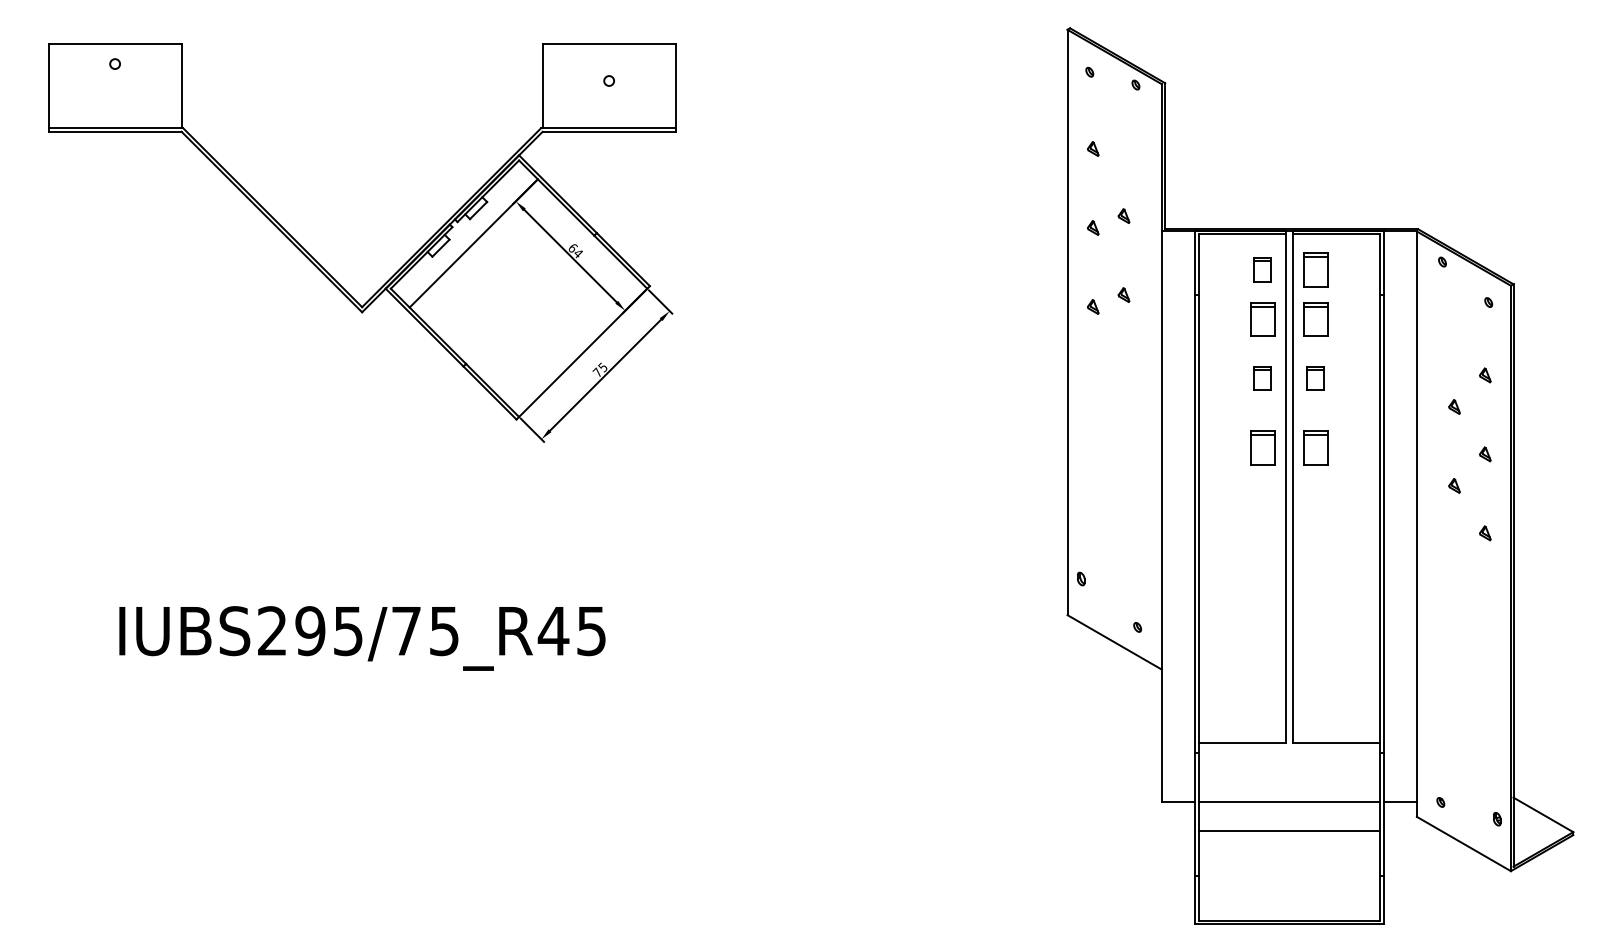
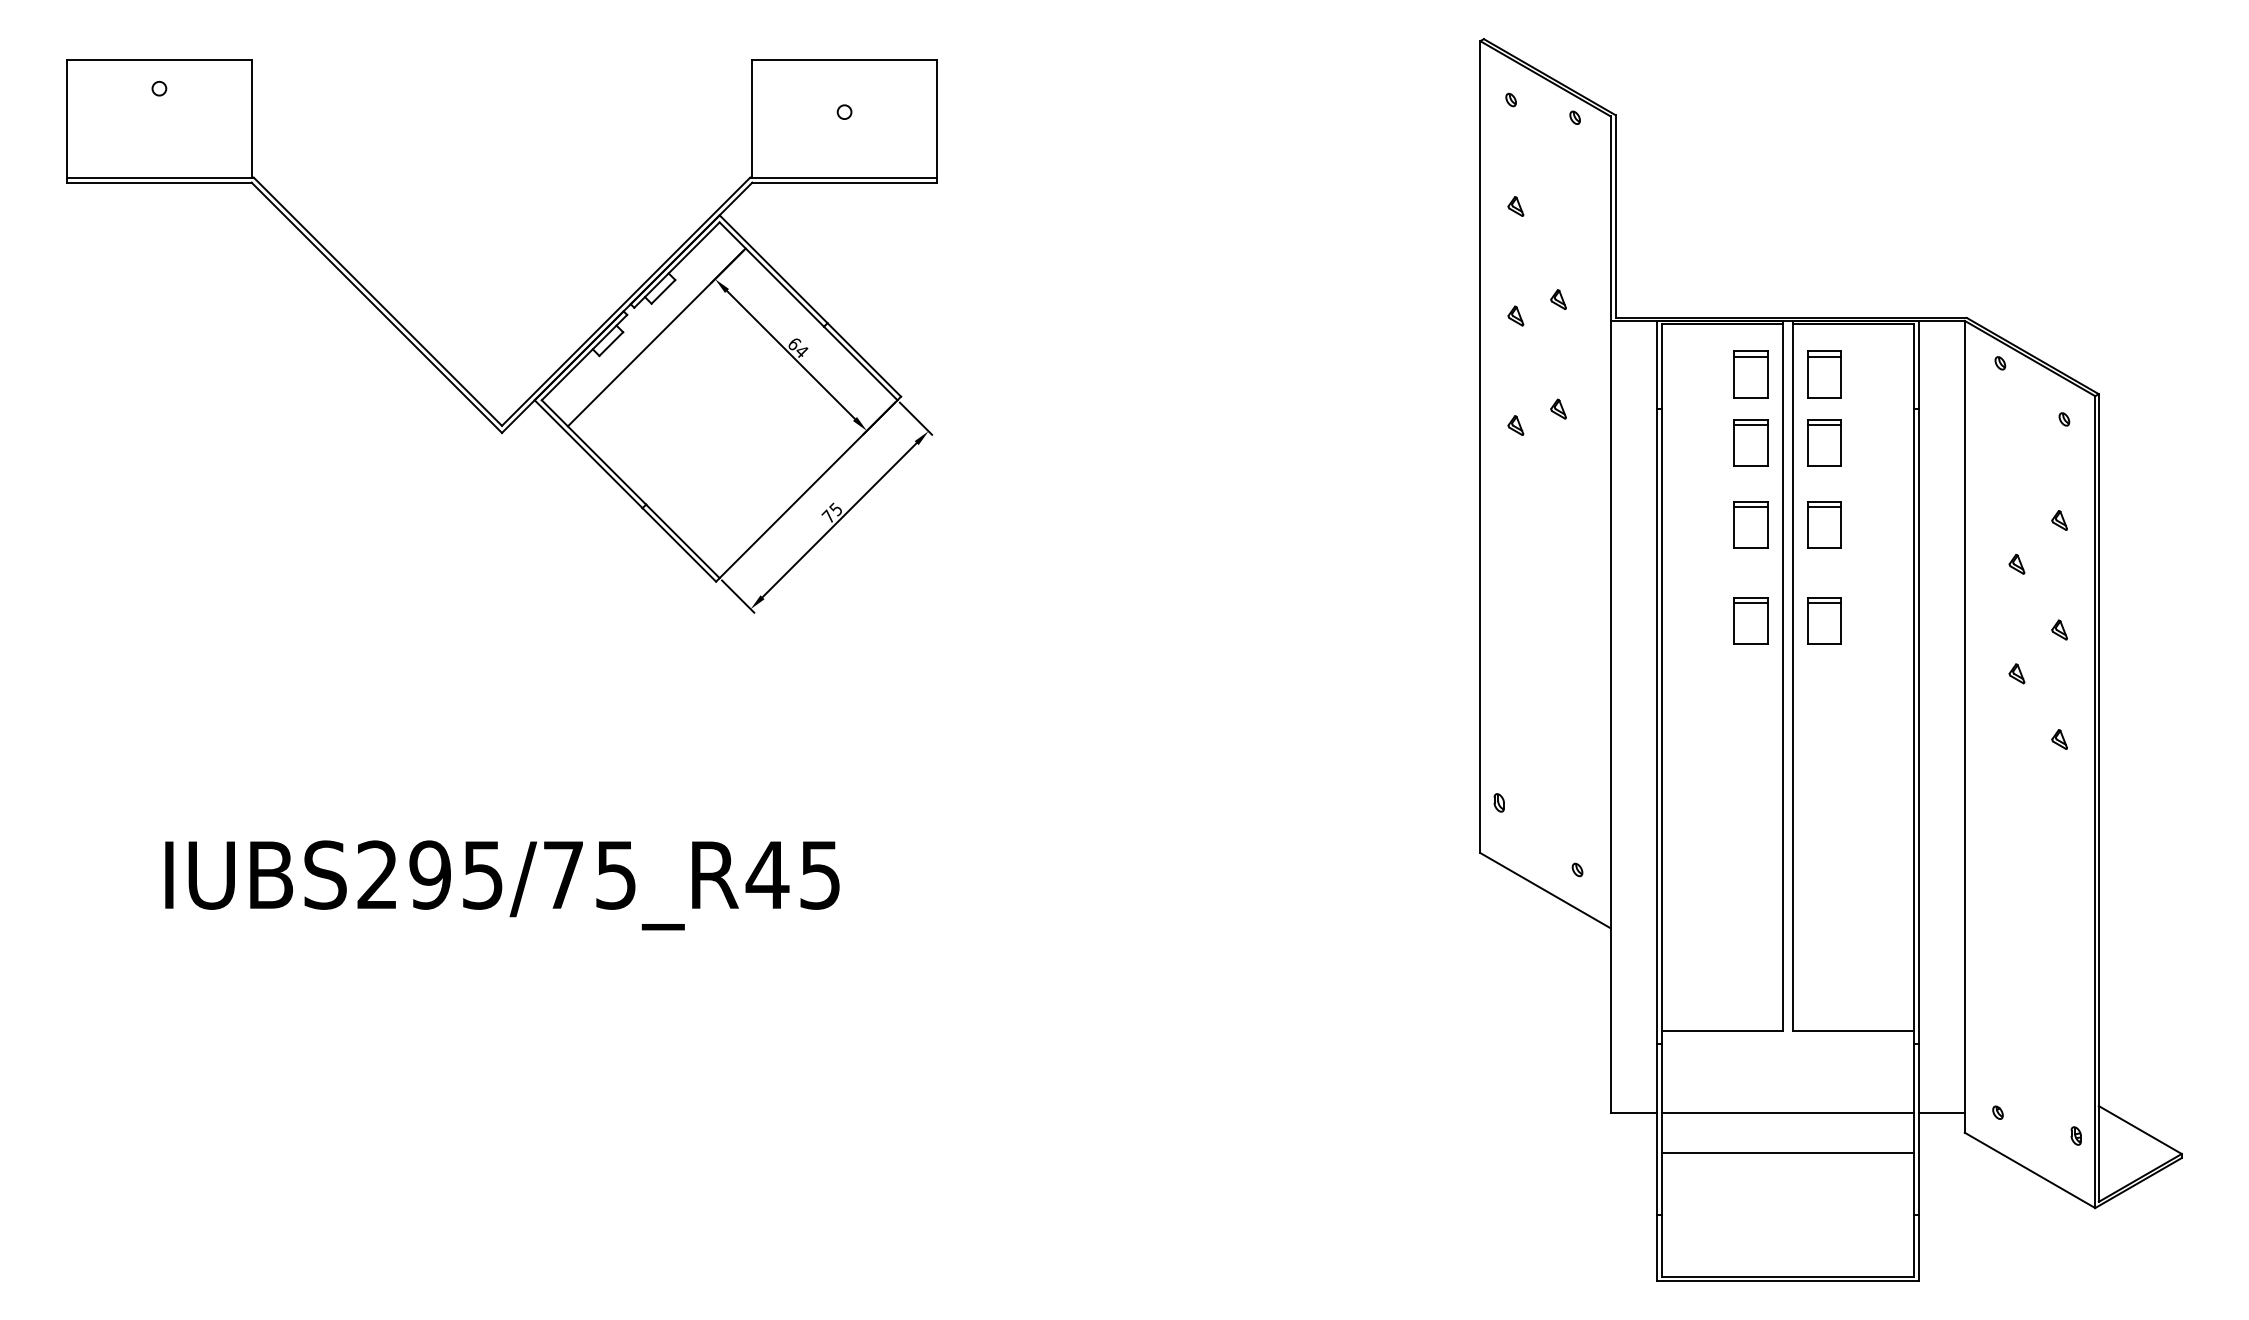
part: (1262, 269) -> (1750, 373), size x1.43
part: (1262, 378) -> (1750, 524), size x1.43
part: (1315, 378) -> (1824, 524), size x1.43

